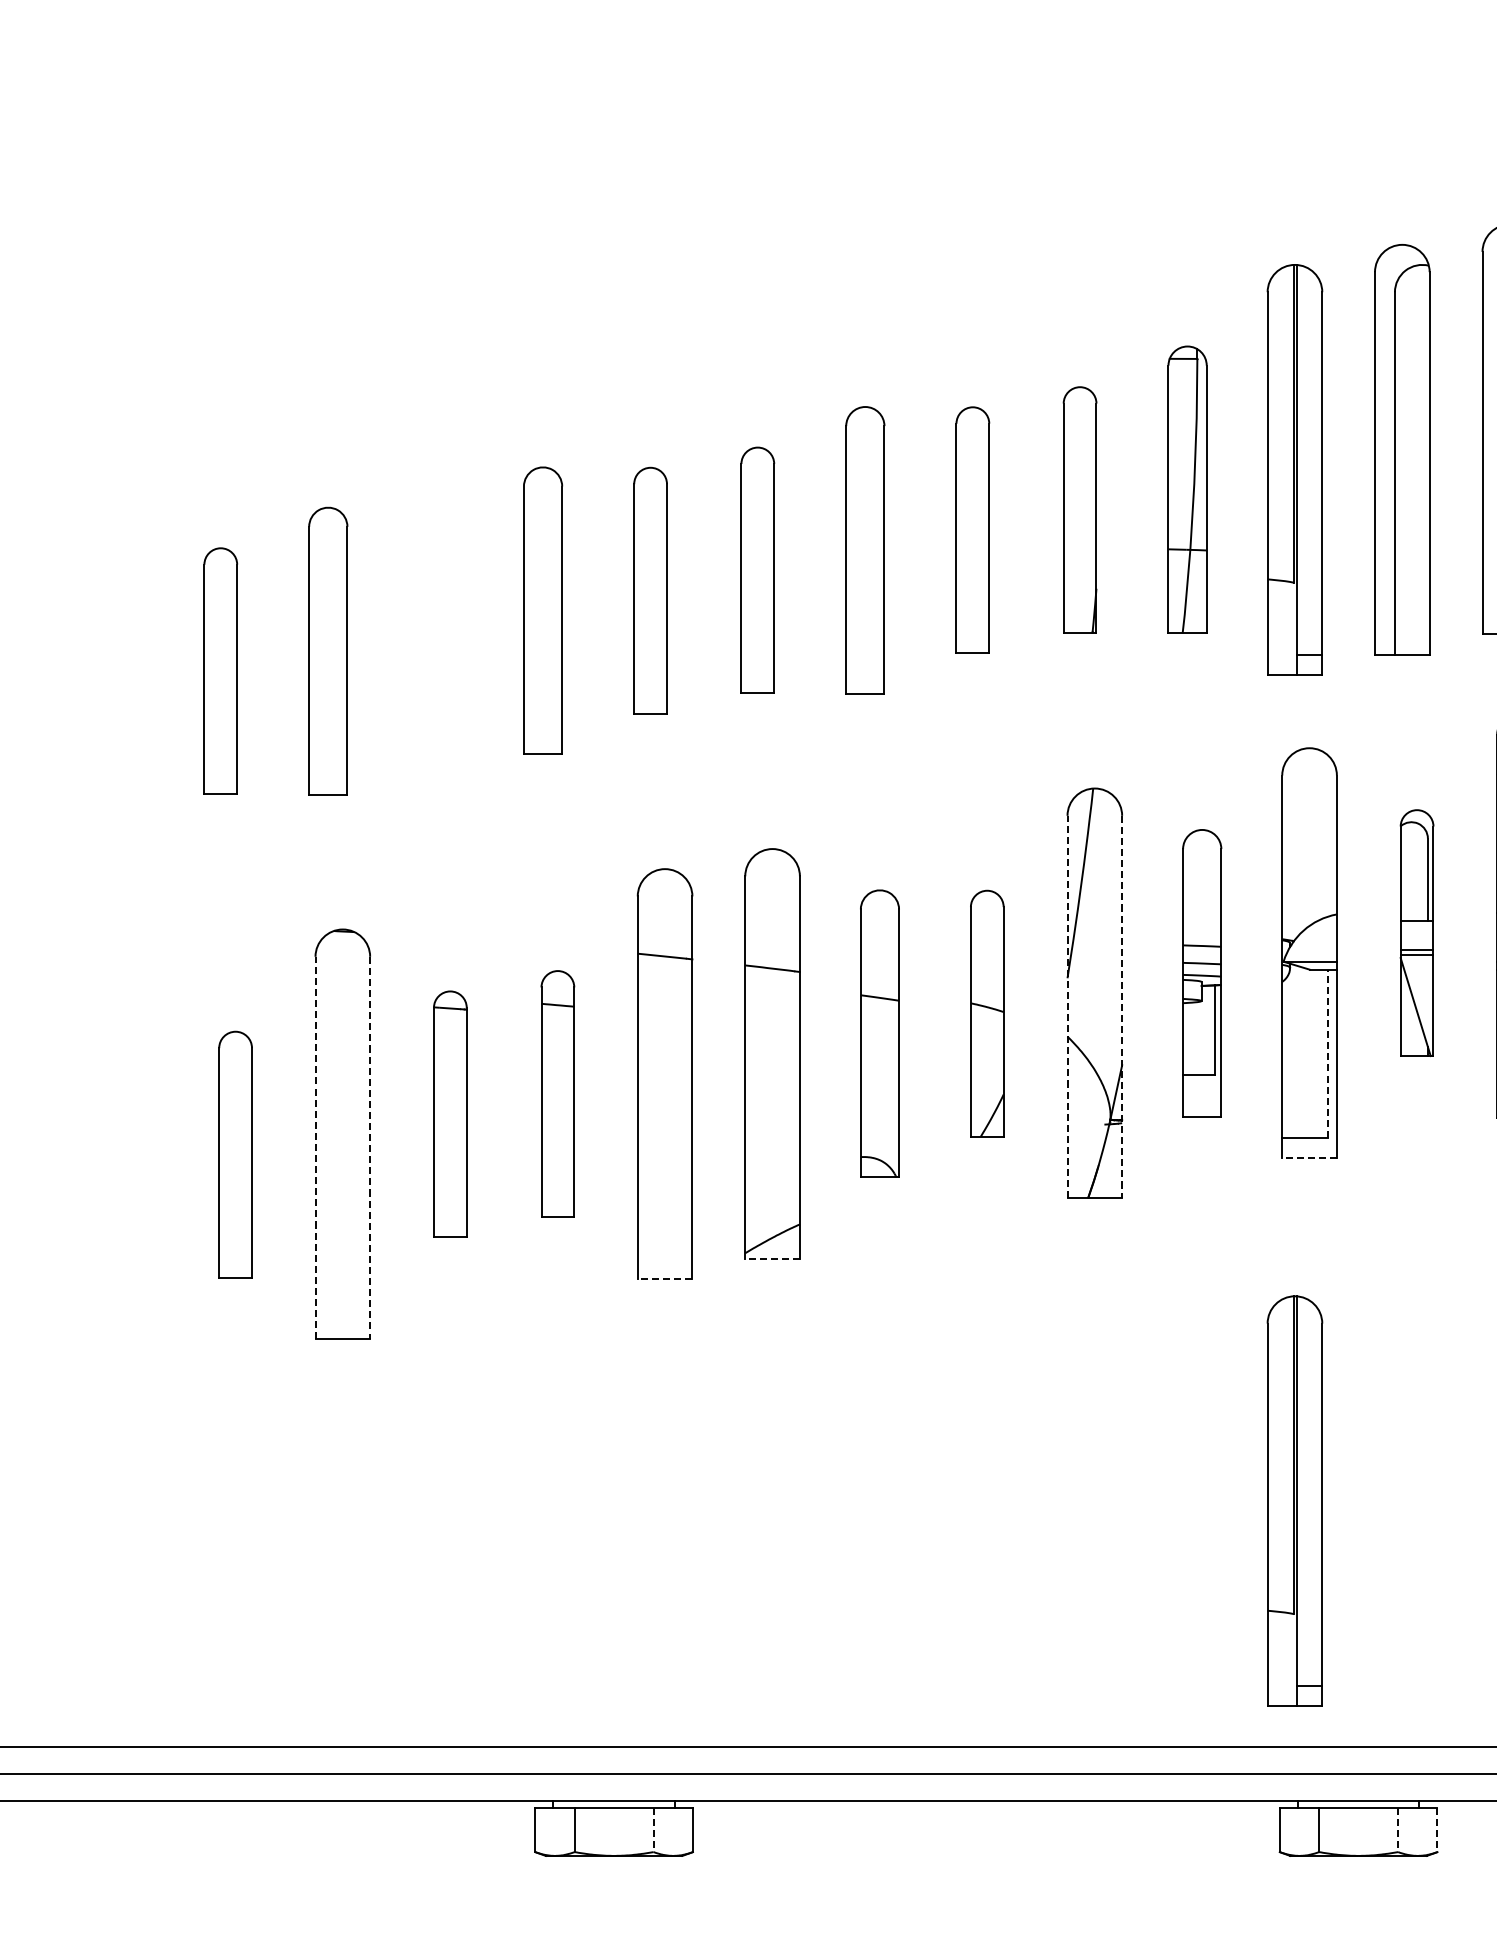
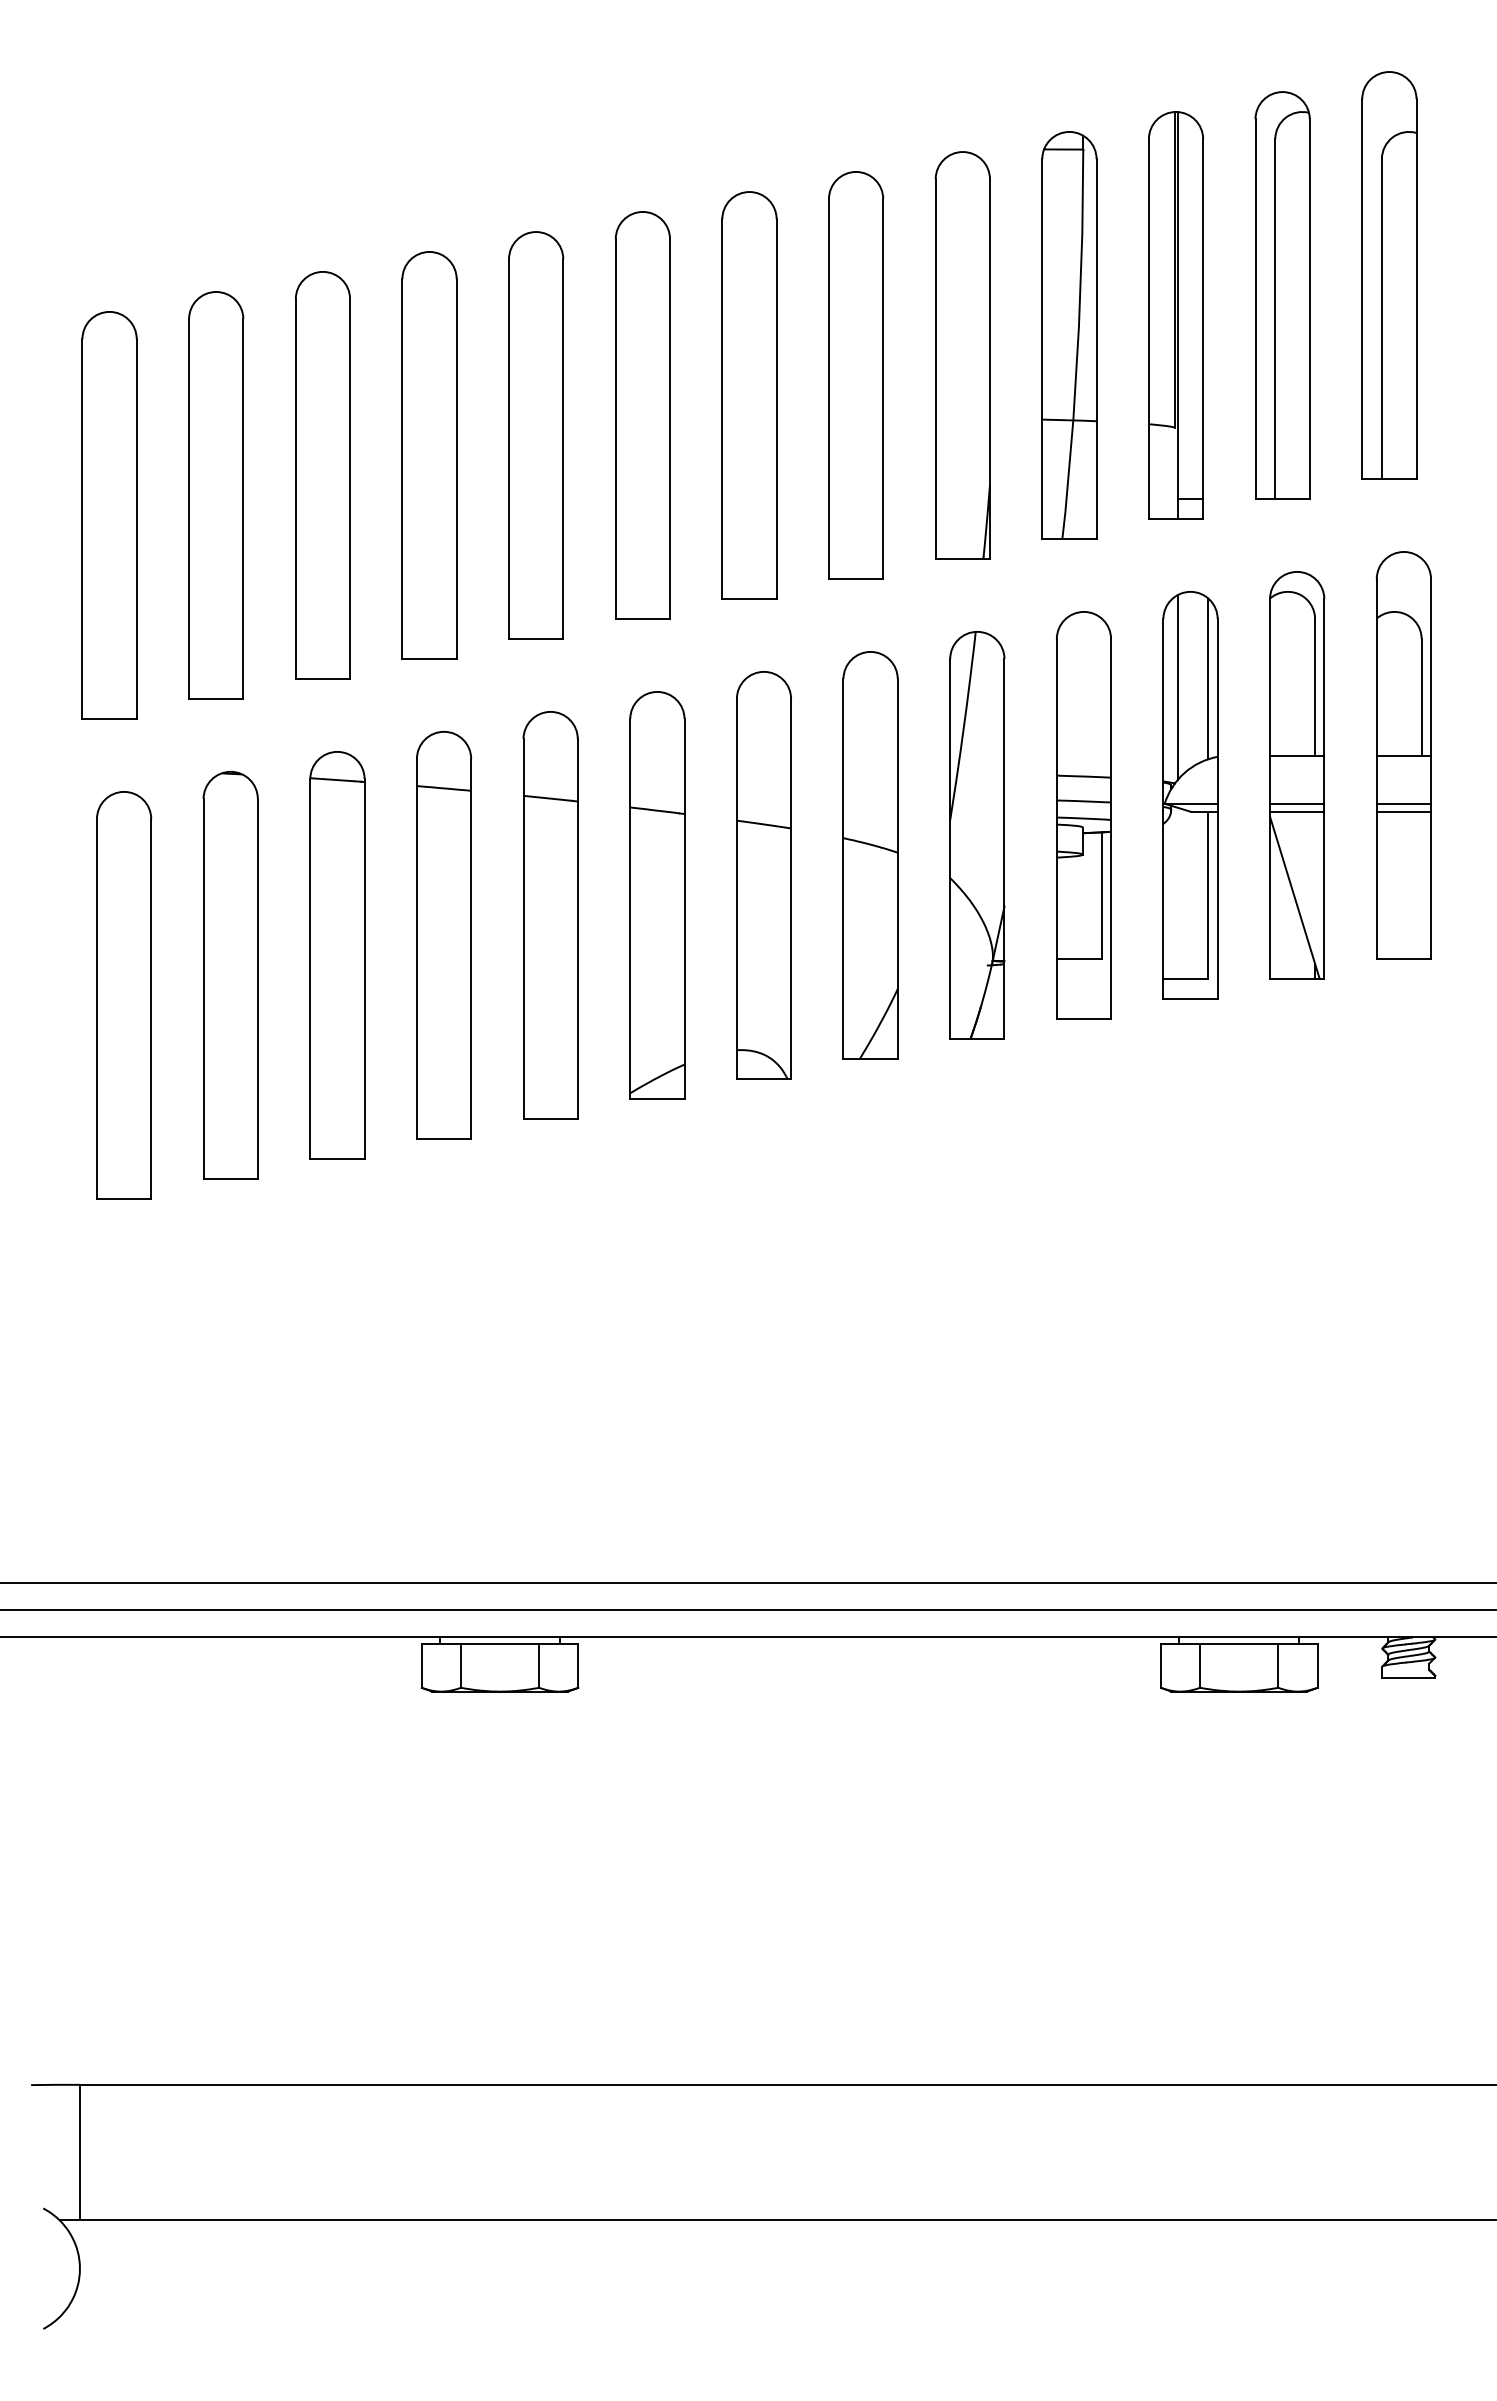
part: (1187, 490) -> (1069, 335), size x1.43
part: (1079, 510) -> (962, 355), size x1.67
part: (973, 530) -> (856, 375), size x1.67
part: (865, 550) -> (749, 395), size x1.43
part: (757, 570) -> (642, 415), size x1.67
part: (650, 590) -> (536, 435), size x1.67
part: (543, 610) -> (429, 455), size x1.43
part: (435, 631) -> (322, 475), added
part: (328, 651) -> (216, 495), size x1.43
part: (220, 671) -> (109, 515), size x1.67
line: (1327, 836) -> (1208, 679), added
line: (1296, 844) -> (1177, 687), added
part: (1417, 933) -> (1297, 775), size x1.67
part: (1201, 973) -> (1083, 815), size x1.43
line: (1067, 1006) -> (950, 848), dashed -> solid
line: (1122, 1006) -> (1004, 848), dashed -> solid
part: (987, 1013) -> (870, 855), size x1.67
part: (879, 1033) -> (763, 875), size x1.43
line: (1327, 1054) -> (1208, 895), dashed -> solid
part: (558, 1093) -> (444, 934), size x1.67
part: (450, 1114) -> (337, 955), size x1.67
line: (315, 1147) -> (203, 988), dashed -> solid
line: (369, 1147) -> (257, 988), dashed -> solid
part: (235, 1154) -> (124, 995), size x1.67
line: (1309, 1157) -> (1190, 998), dashed -> solid
line: (771, 1258) -> (656, 1098), dashed -> solid
line: (664, 1278) -> (550, 1118), dashed -> solid
part: (1294, 1501) -> (1175, 1339), removed
line: (653, 1830) -> (539, 1666), dashed -> solid
line: (1398, 1830) -> (1278, 1666), dashed -> solid
line: (1437, 1830) -> (1317, 1666), dashed -> solid

